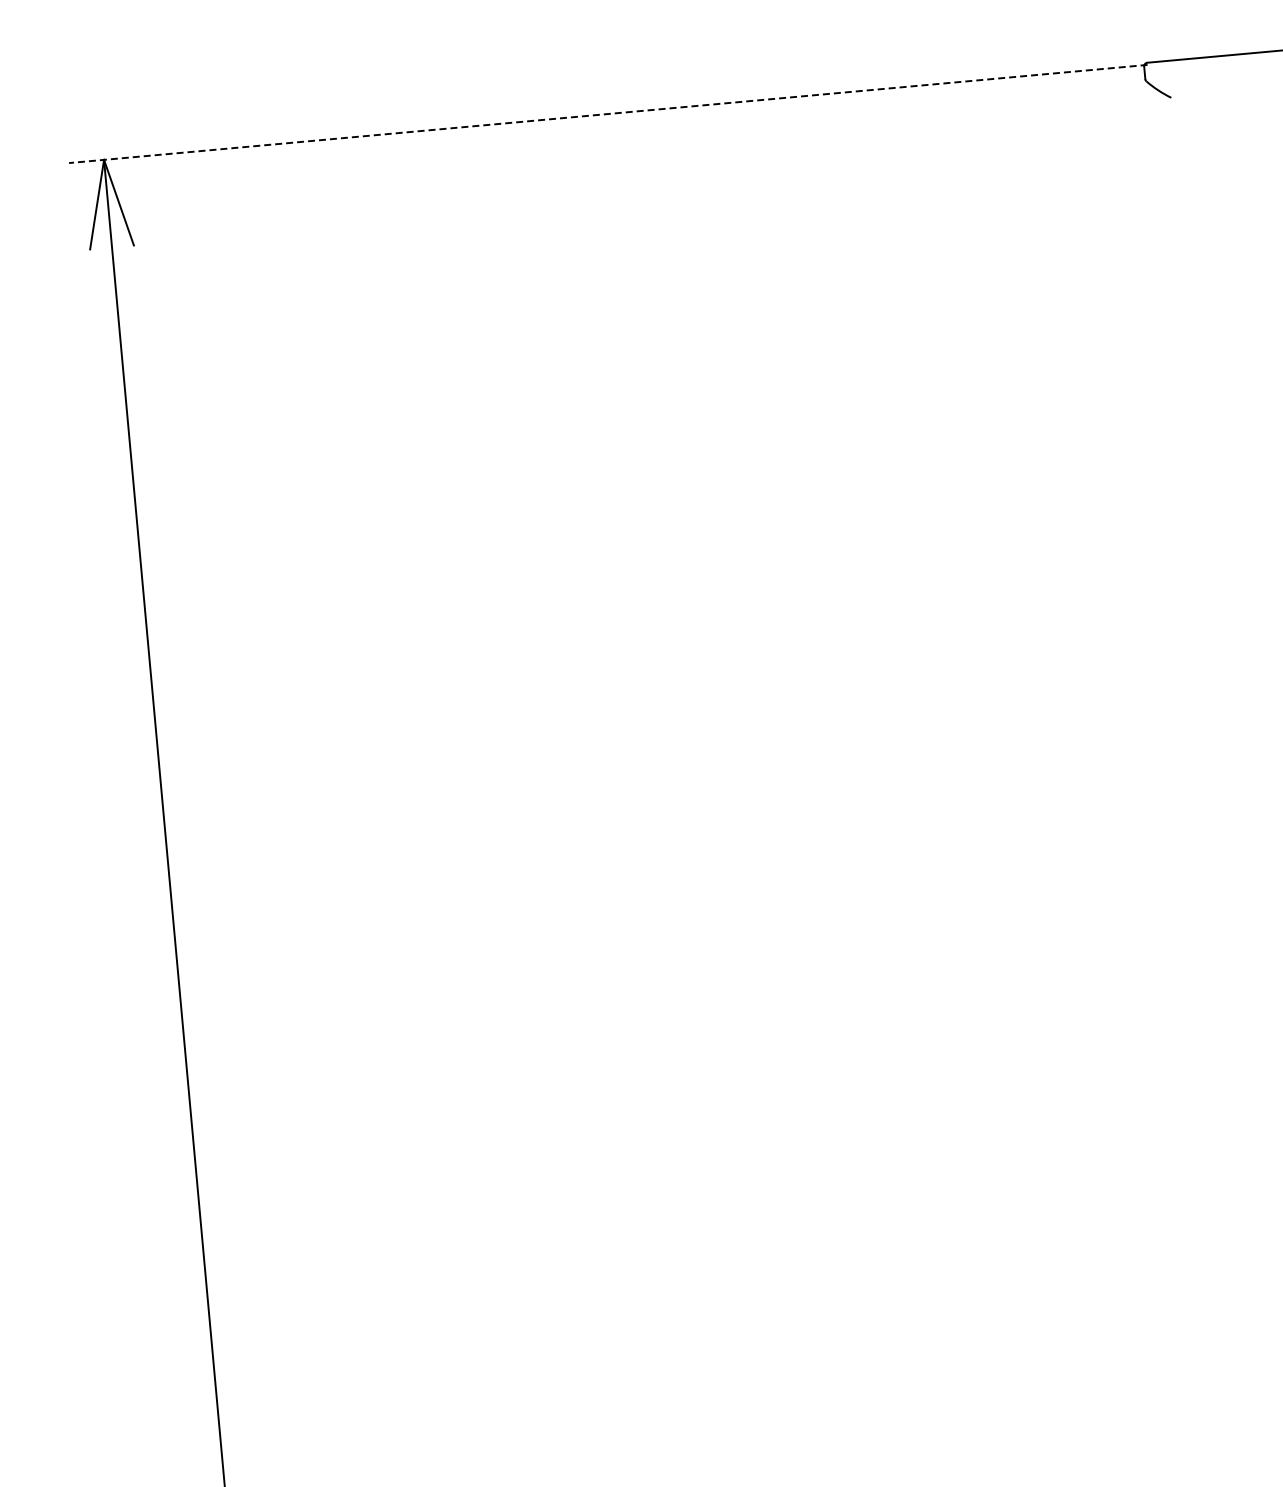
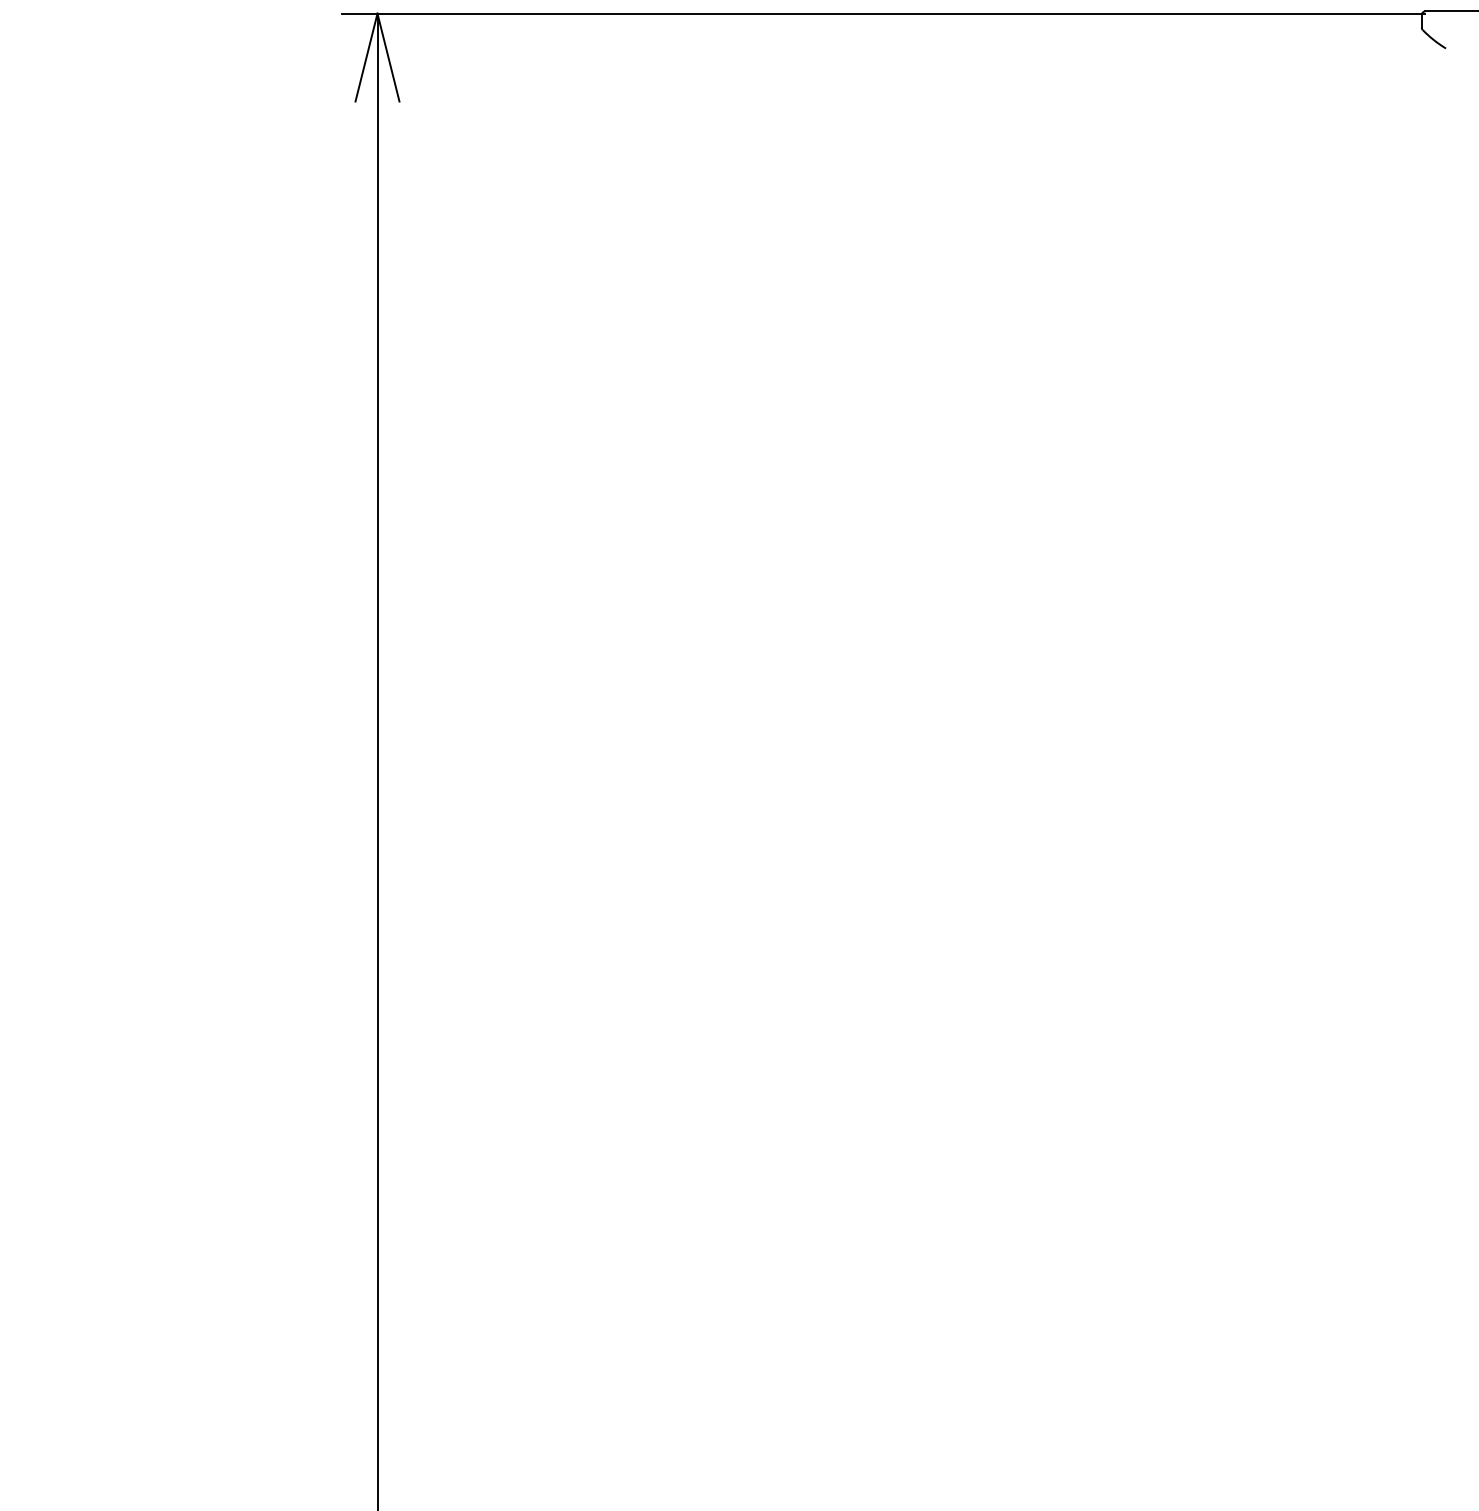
line: (607, 113) -> (883, 13), dashed -> solid

